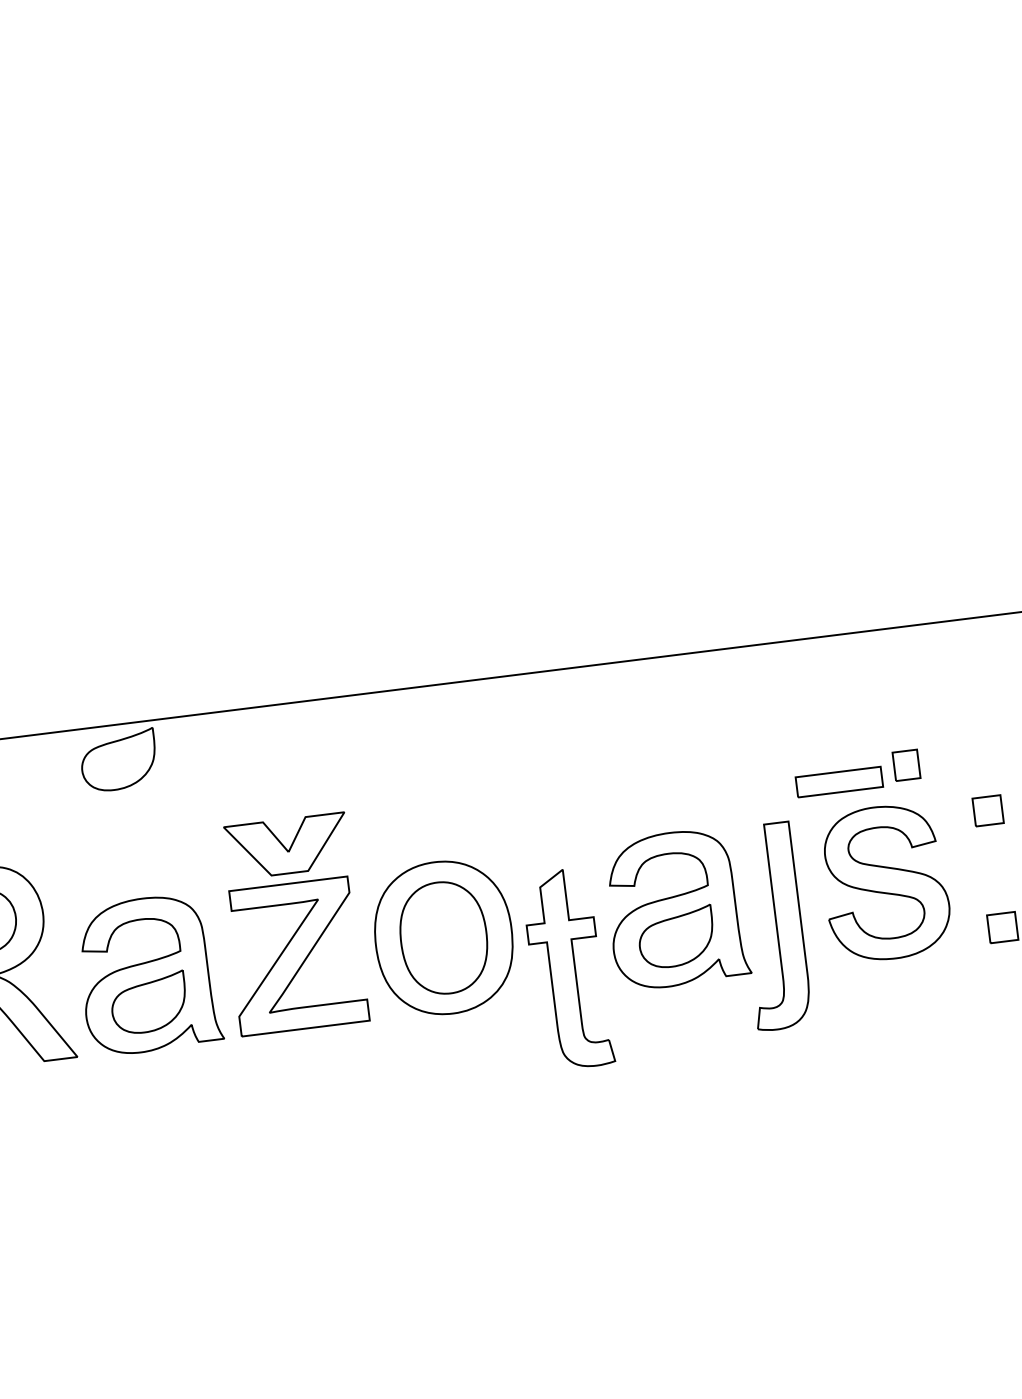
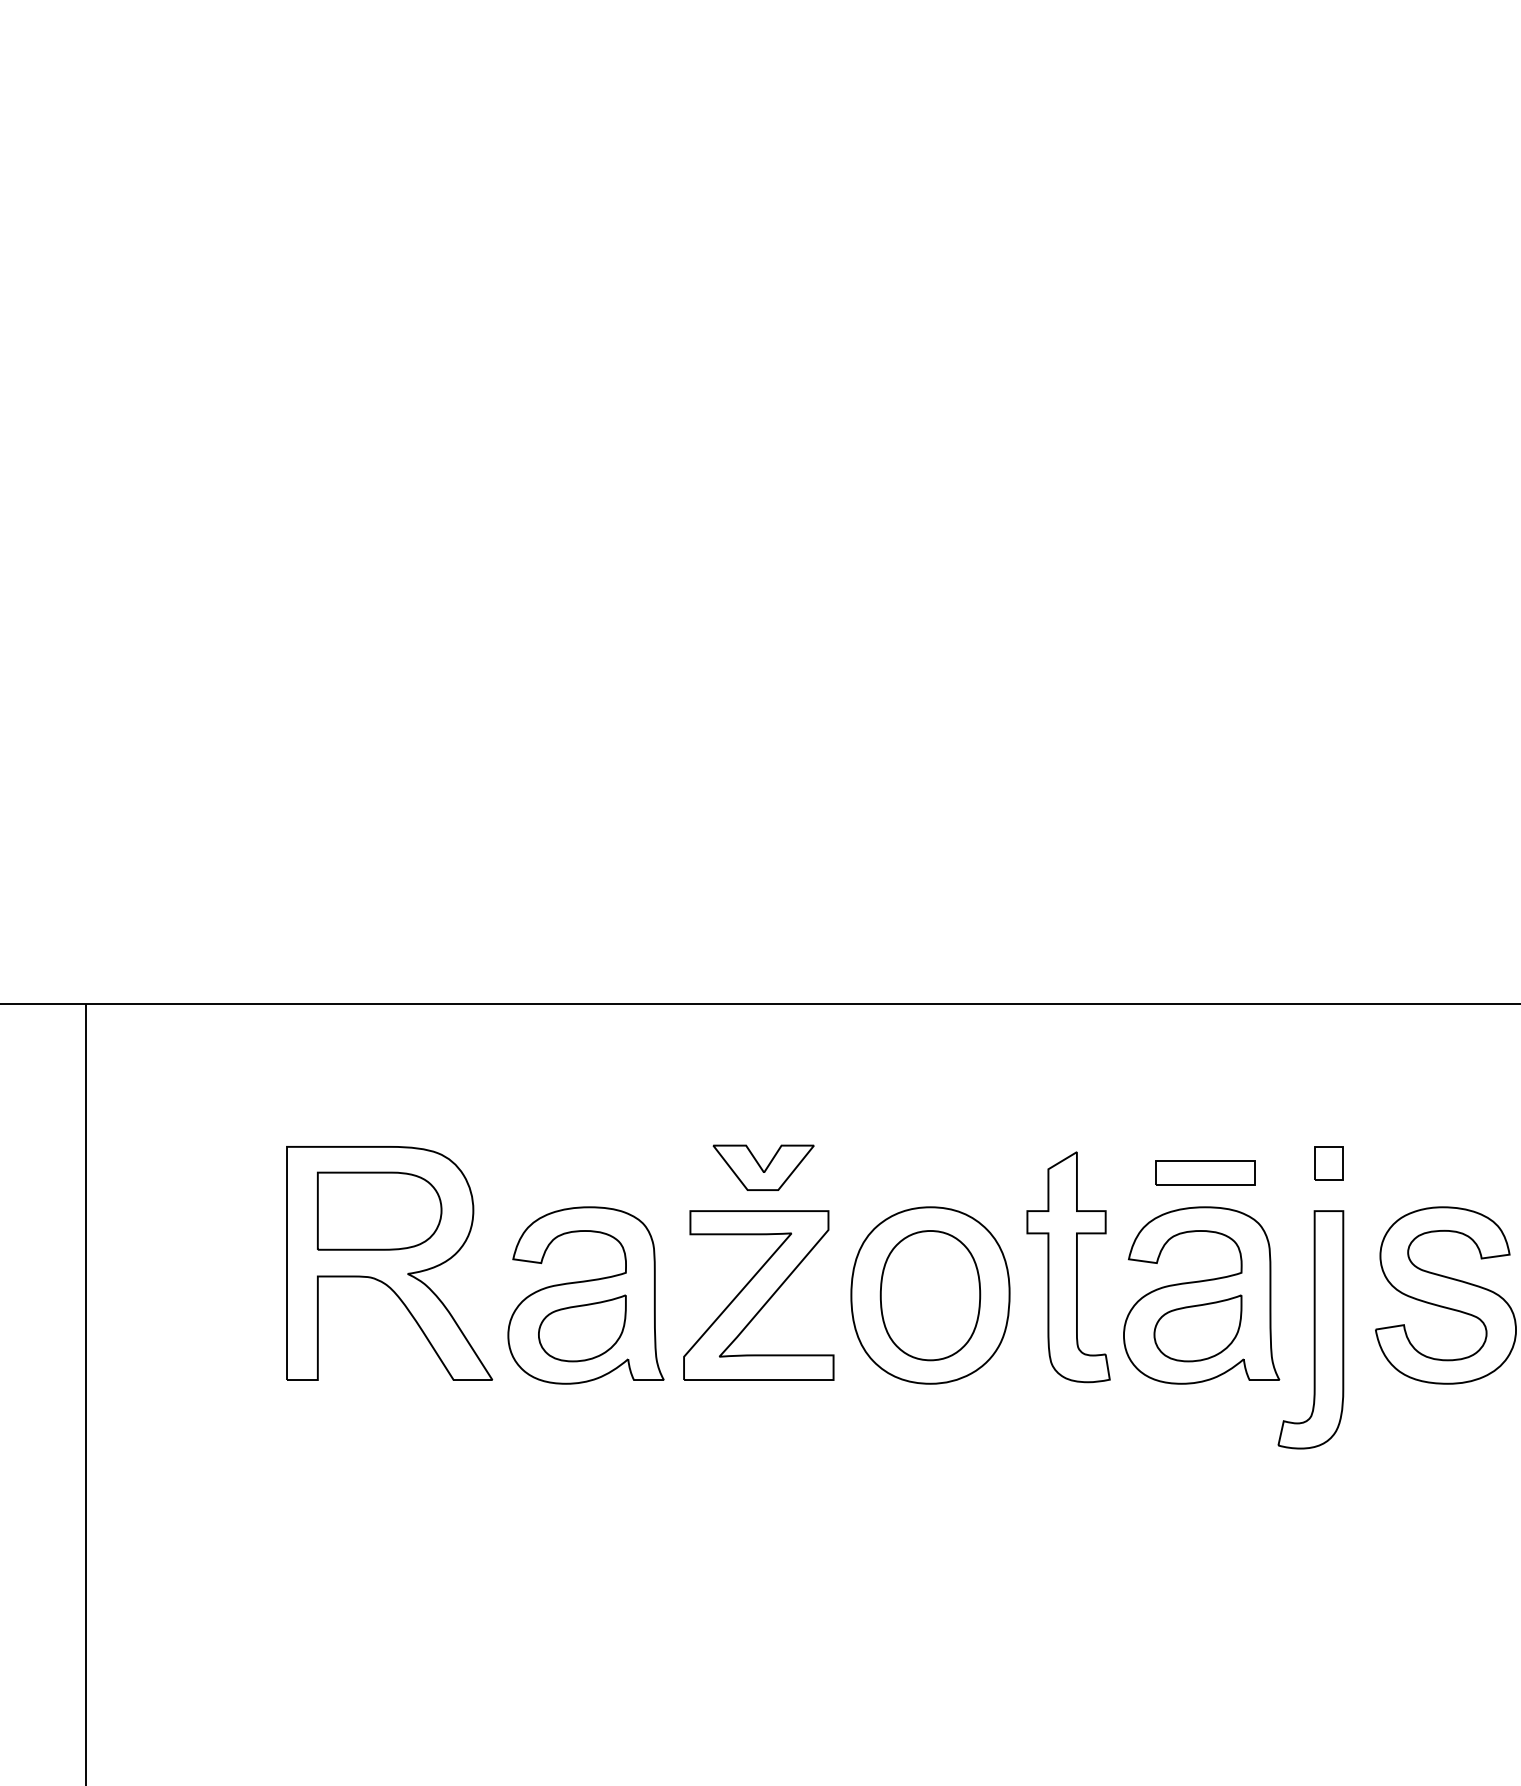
part: (119, 760) -> (582, 1045), removed
part: (906, 765) -> (1328, 1163), moved
part: (839, 781) -> (1205, 1172), moved
part: (287, 846) -> (763, 1167), size x0.71
part: (567, 969) -> (1068, 1267), moved

